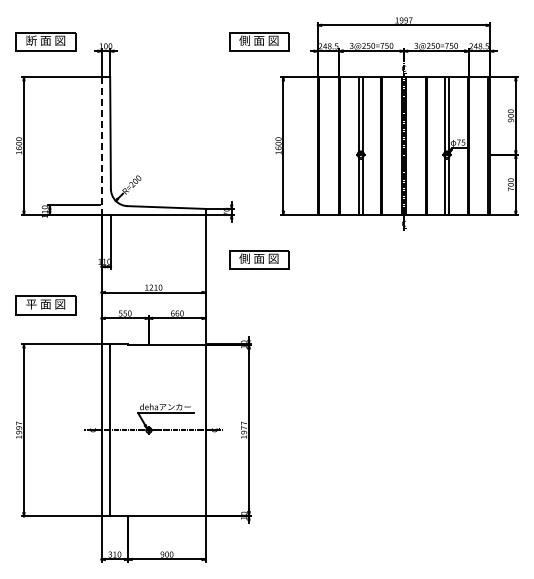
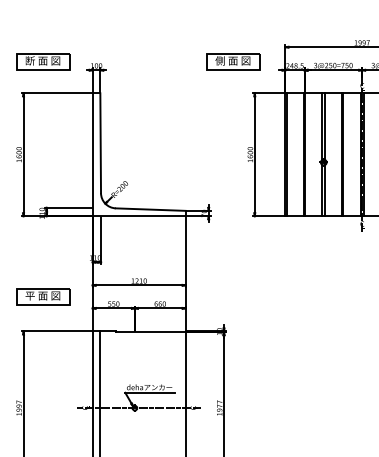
line: (101, 146) -> (92, 155), dashed -> solid
part: (259, 259) -> (233, 255), removed

